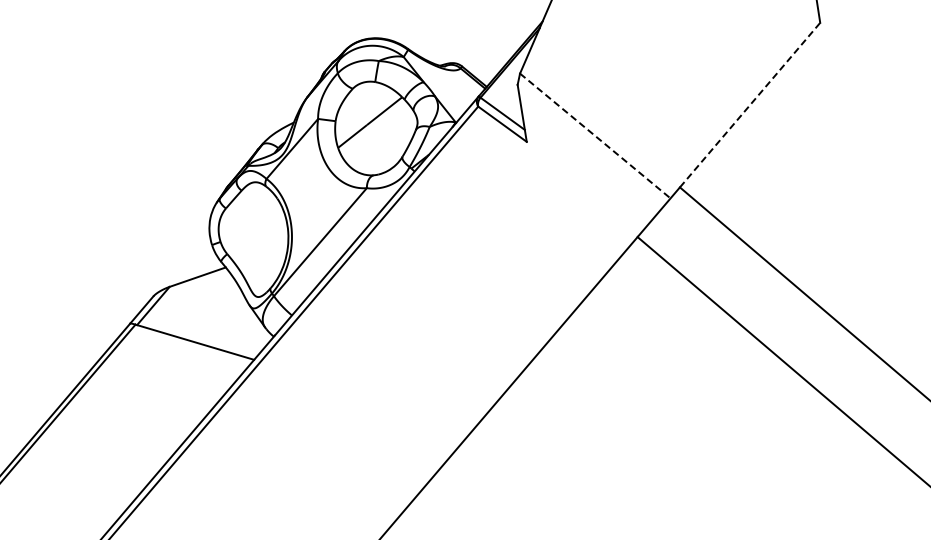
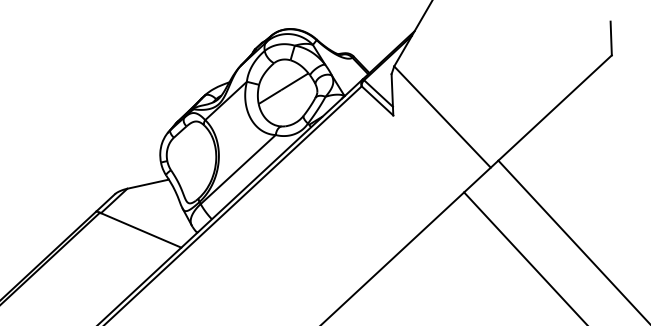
line: (750, 104) -> (555, 107), dashed -> solid
line: (595, 136) -> (442, 117), dashed -> solid

